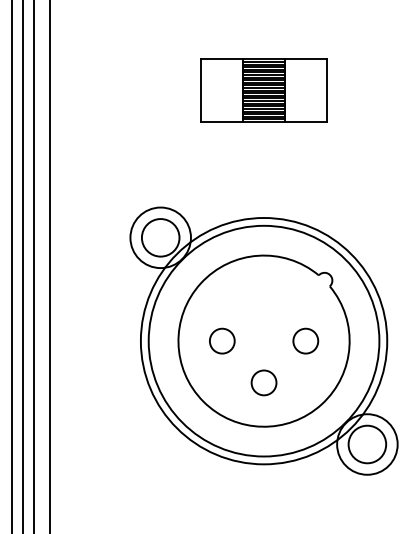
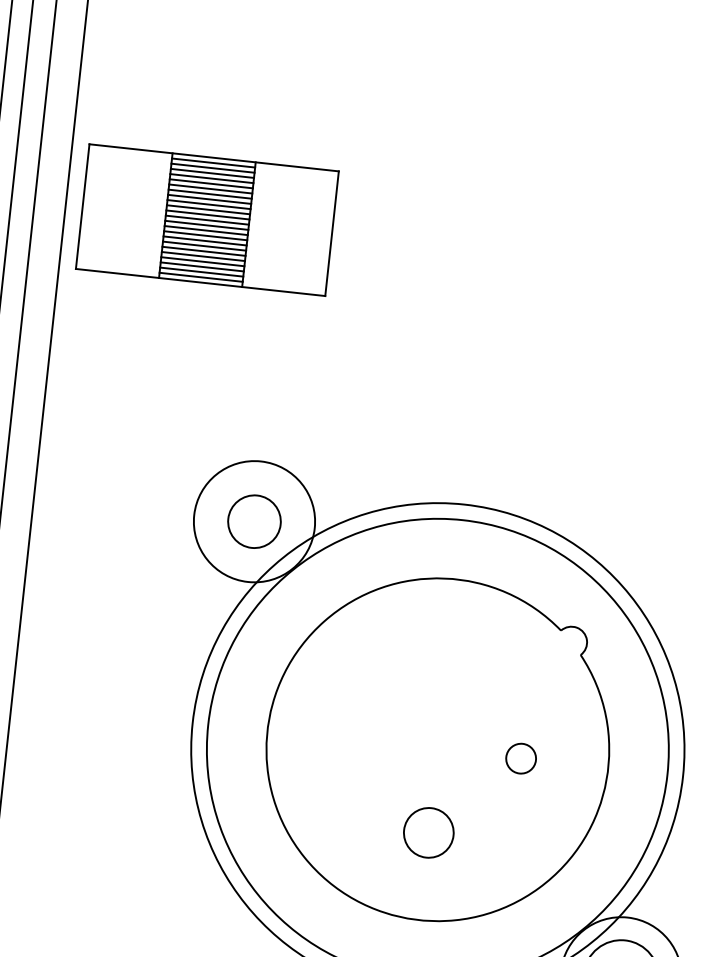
part: (263, 90) -> (206, 219), moved
circle: (160, 237) -> (254, 521), size x0.7
circle: (222, 340) -> (355, 739), removed
circle: (305, 340) -> (520, 757), size x0.6

